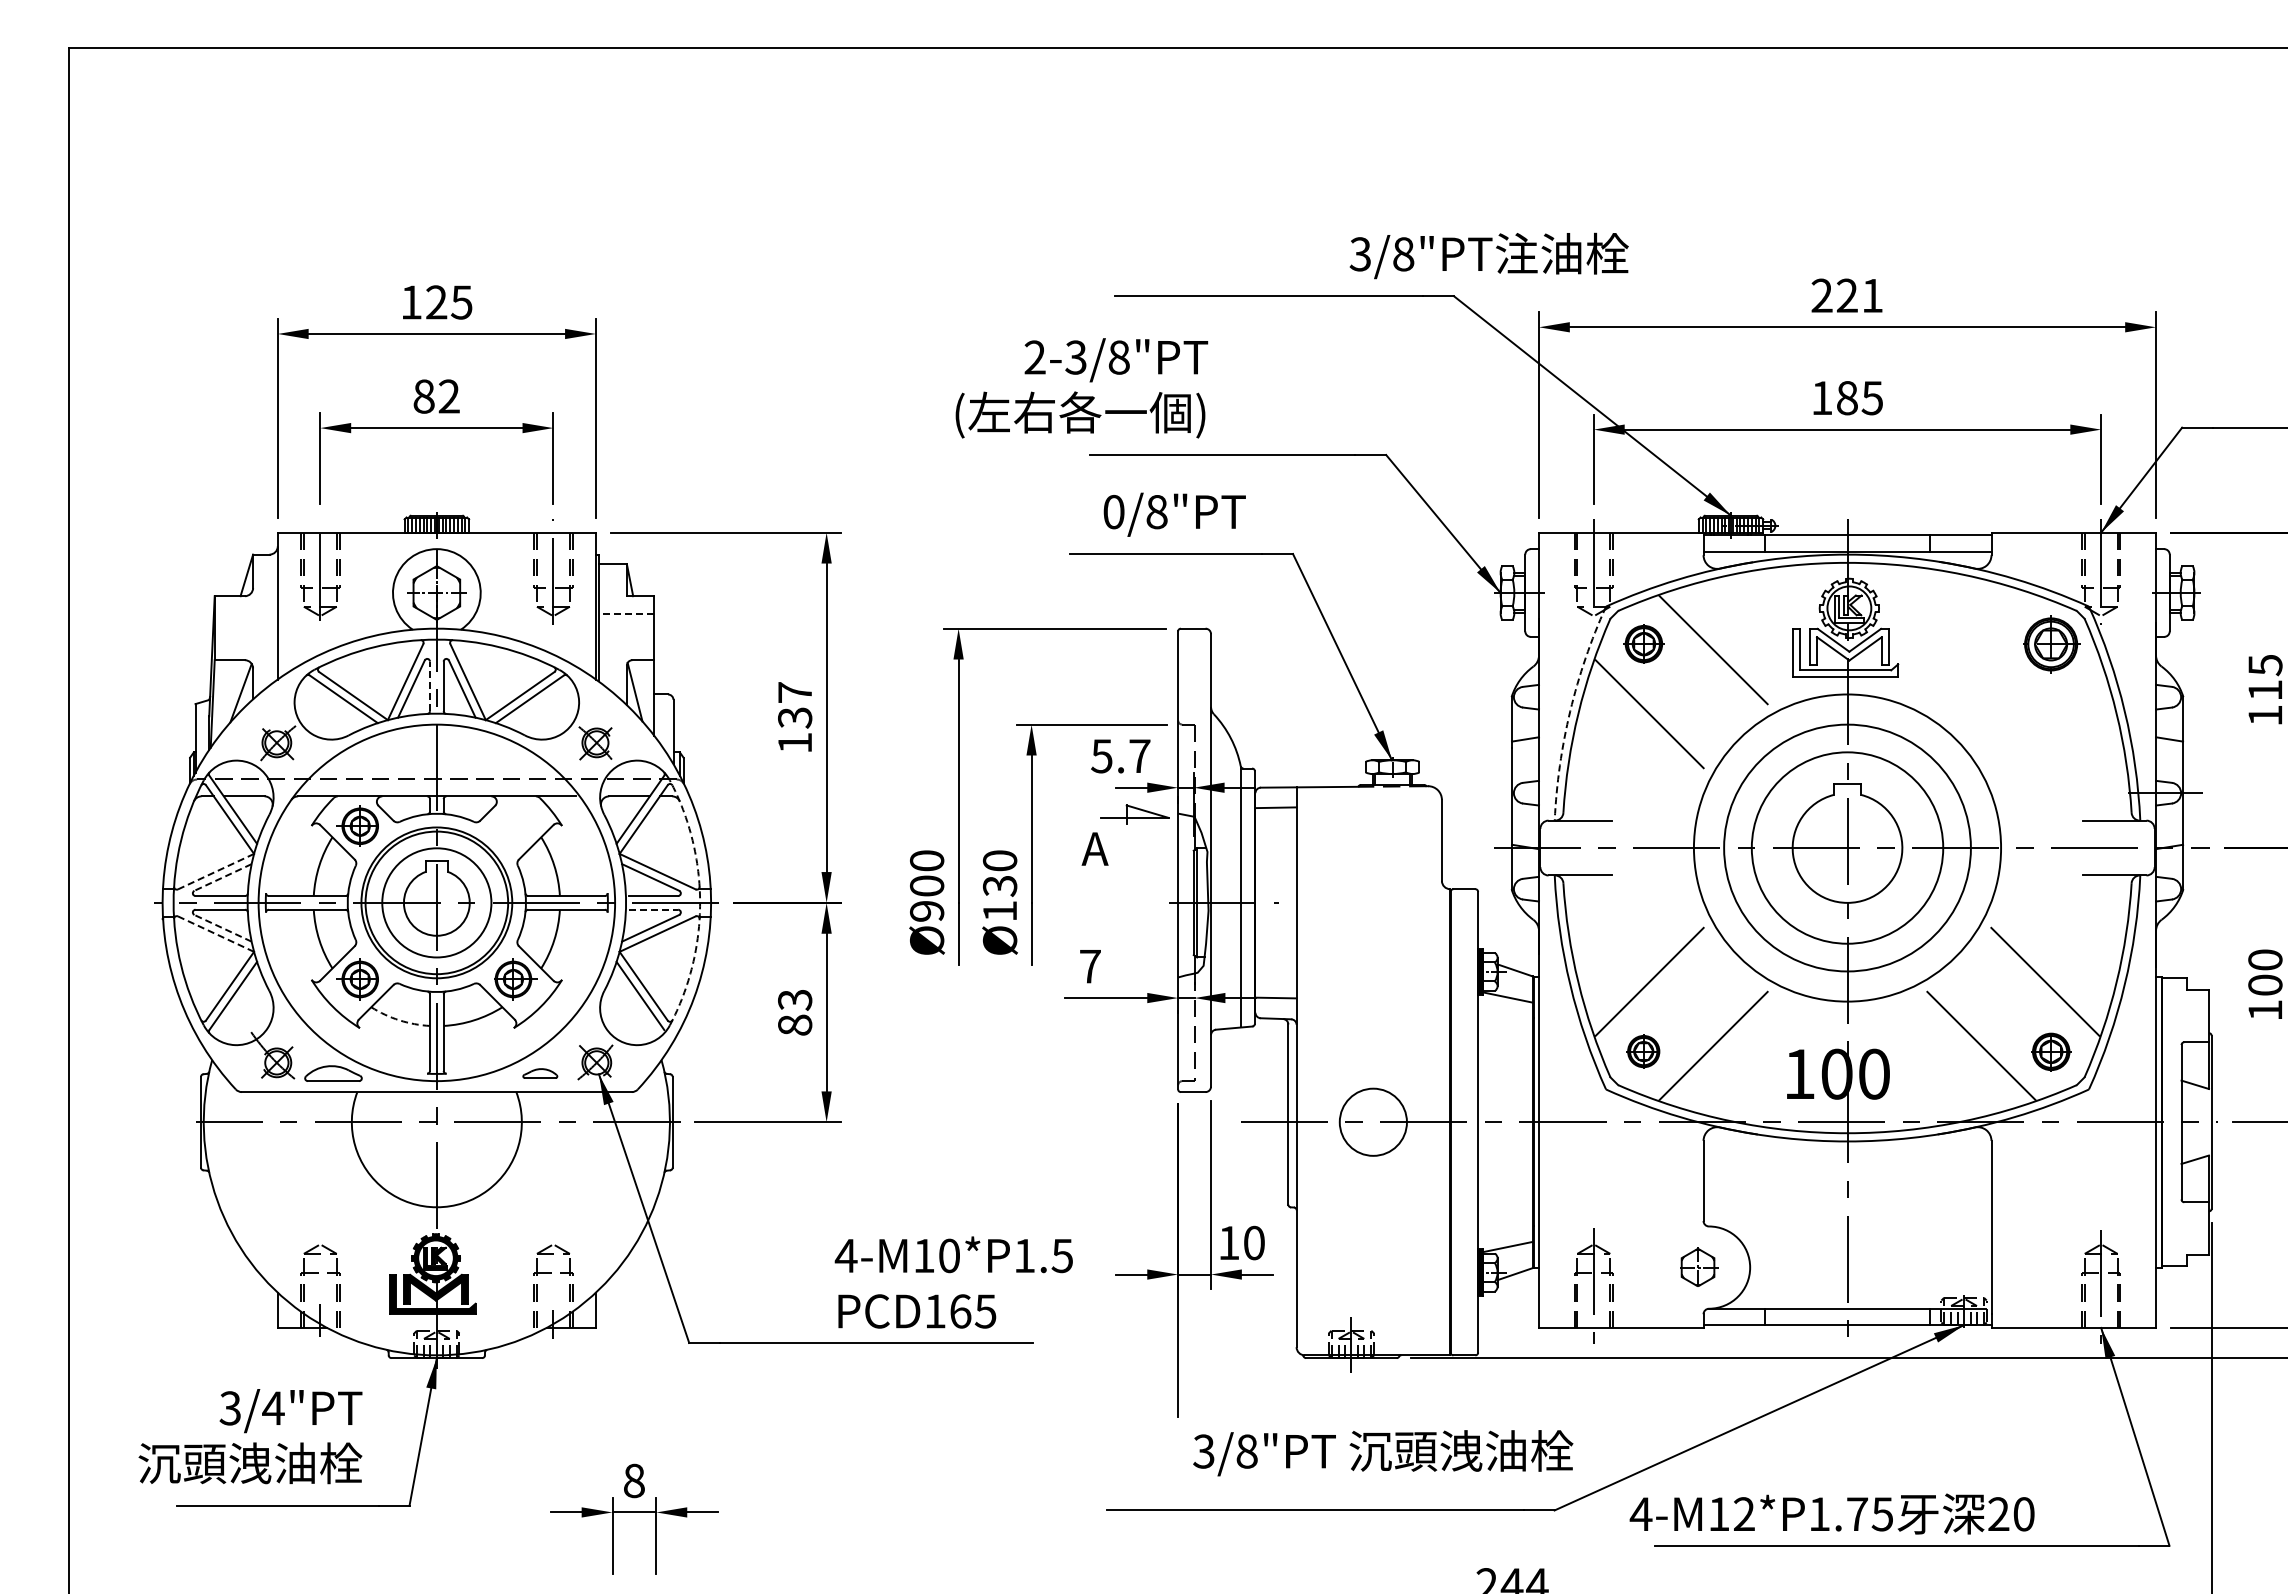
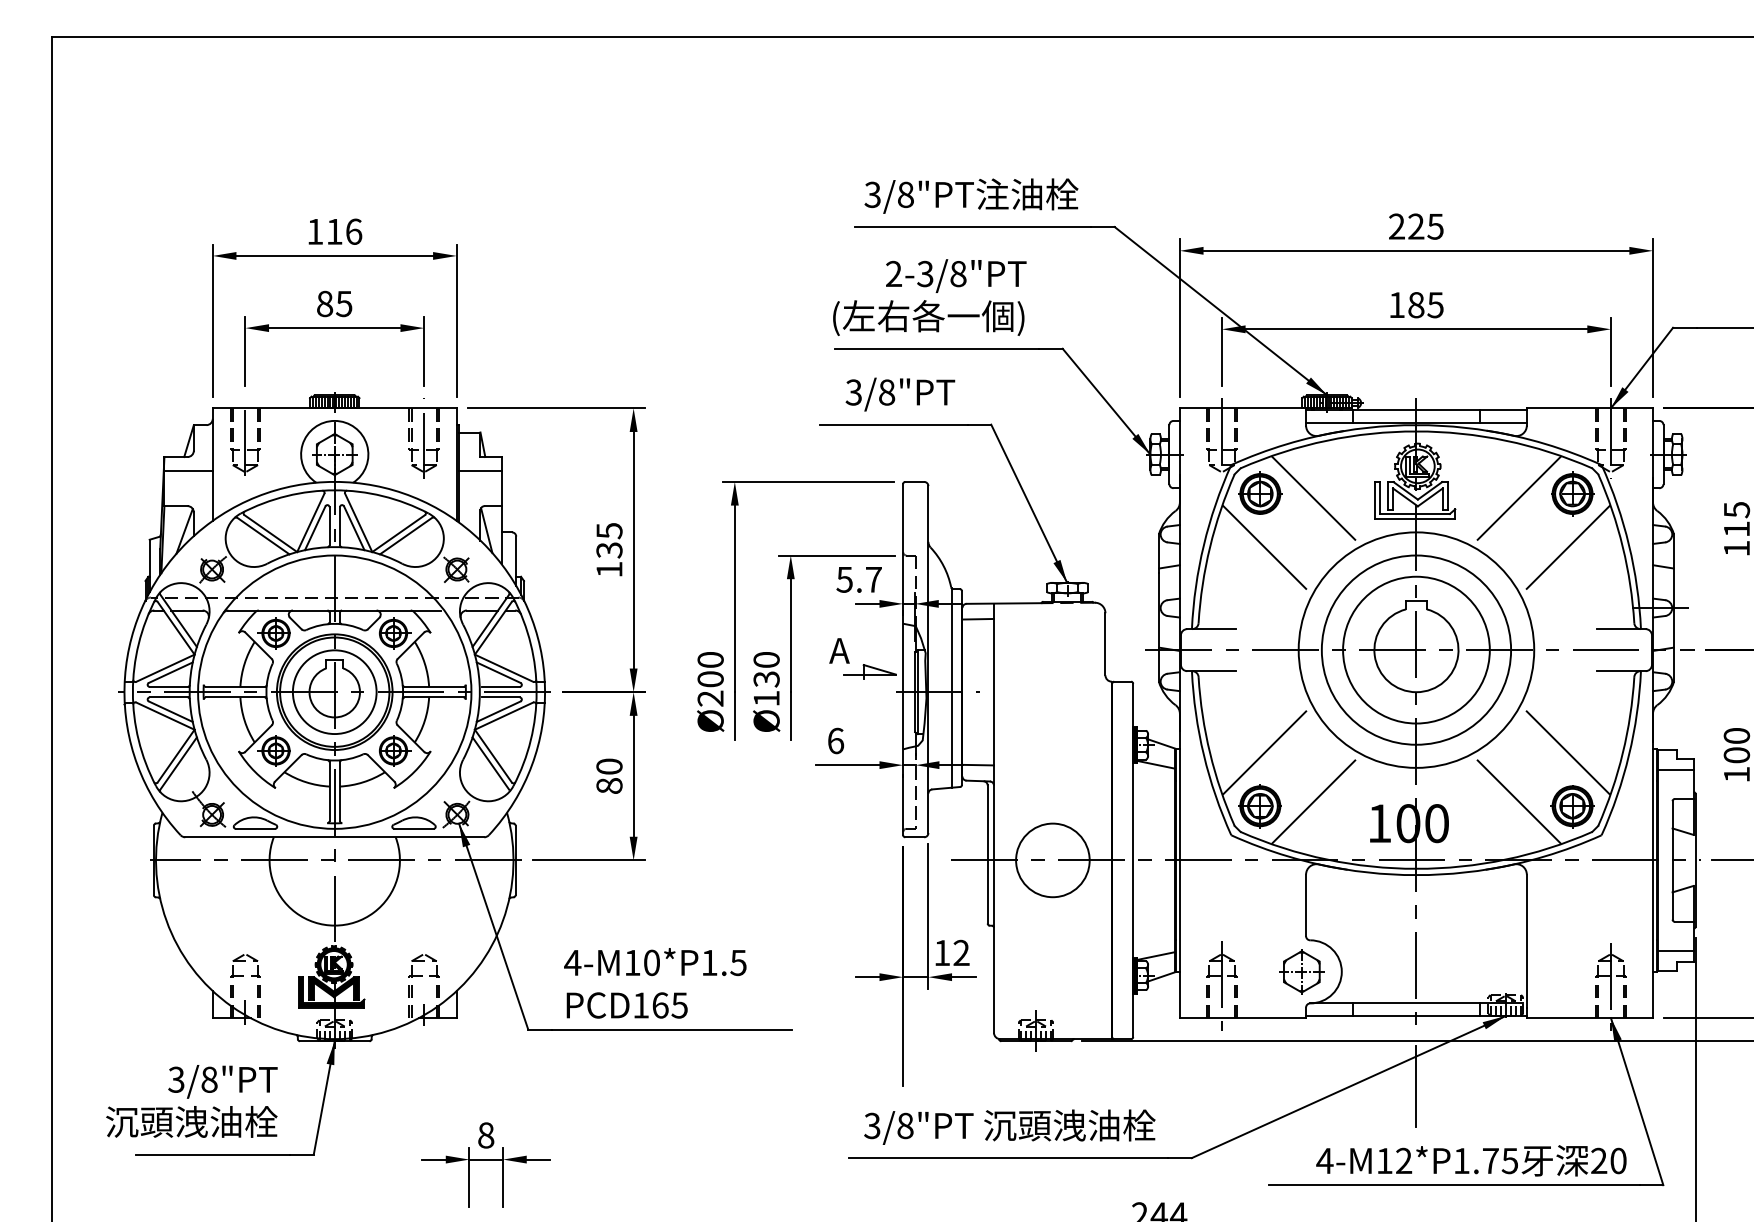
text: (1488, 255) -> (970, 195), moved
text: (1871, 295) -> (1434, 226), 221 -> 225
text: (449, 302) -> (344, 231), 125 -> 116
text: (1081, 388) -> (929, 297), moved
text: (448, 396) -> (343, 303), 82 -> 85
text: (1113, 512) -> (853, 392), 0/8"PT -> 3/8"PT
line: (245, 614) -> (188, 471), added
line: (626, 614) -> (480, 471), dashed -> solid
part: (1643, 643) -> (1260, 493), size x1.43
line: (1981, 650) -> (1519, 498), added
line: (430, 686) -> (329, 526), dashed -> solid
text: (795, 692) -> (609, 530), 137 -> 135
arc: (1570, 711) -> (1204, 545), dashed -> solid
line: (2045, 714) -> (1568, 547), added
part: (1134, 814) -> (869, 671), moved
part: (515, 825) -> (395, 632), added
line: (216, 871) -> (165, 668), dashed -> solid
line: (223, 877) -> (171, 672), dashed -> solid
arc: (700, 902) -> (536, 691), dashed -> solid
line: (653, 909) -> (500, 697), dashed -> solid
text: (927, 911) -> (710, 698), Ø900 -> Ø200
line: (223, 928) -> (171, 711), dashed -> solid
line: (216, 934) -> (165, 716), dashed -> solid
text: (1090, 966) -> (835, 740), 7 -> 6
text: (795, 999) -> (609, 766), 83 -> 80
line: (2185, 1004) -> (1675, 770), added
arc: (399, 1020) -> (306, 782), dashed -> solid
part: (1643, 1051) -> (1260, 806), size x1.67
part: (2051, 1052) -> (1572, 806), size x1.43
part: (540, 1073) -> (414, 823), size x1.67
circle: (1373, 1122) -> (1052, 860), size x1.43
line: (2185, 1240) -> (1675, 951), added
text: (1253, 1242) -> (960, 952), 10 -> 12
part: (1697, 1267) -> (1301, 971), size x1.43
text: (953, 1282) -> (655, 983), moved
text: (273, 1408) -> (209, 1079), 3/4"PT -> 3/8"PT
line: (1847, 1416) -> (1416, 1086), added
text: (1383, 1453) -> (1010, 1127), moved
text: (1831, 1513) -> (1470, 1160), moved

